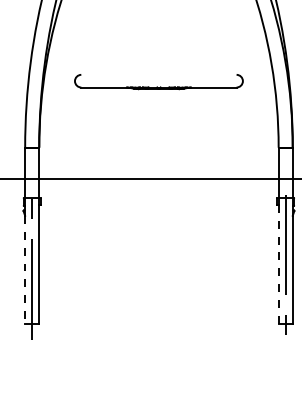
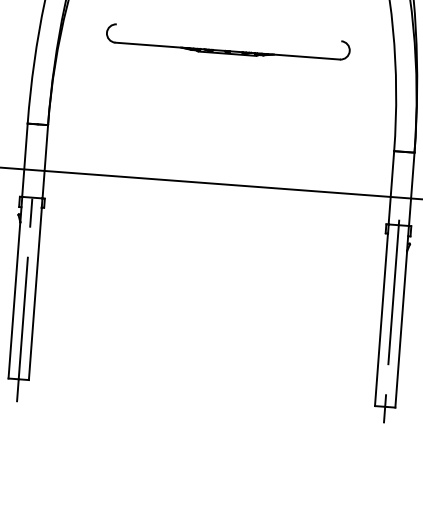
line: (278, 264) -> (381, 319), dashed -> solid
line: (25, 270) -> (14, 301), dashed -> solid

